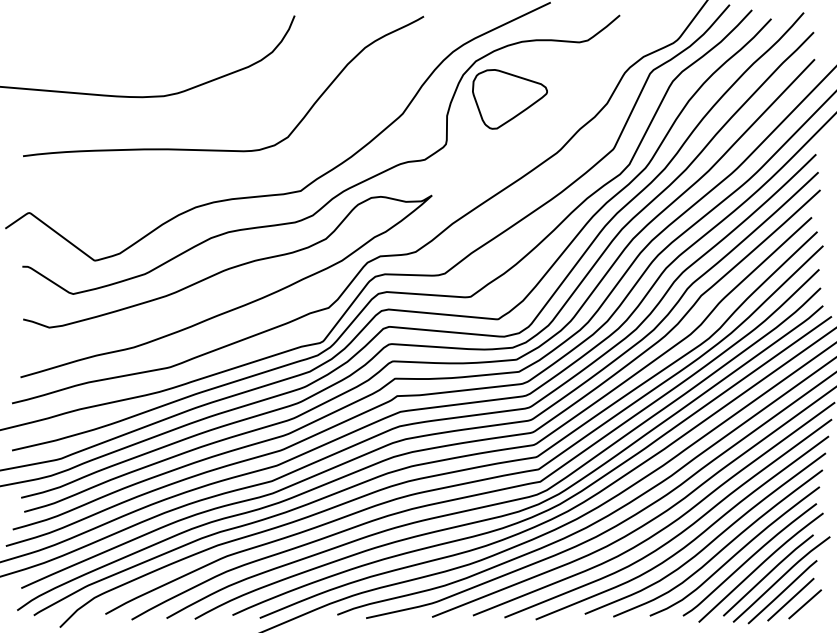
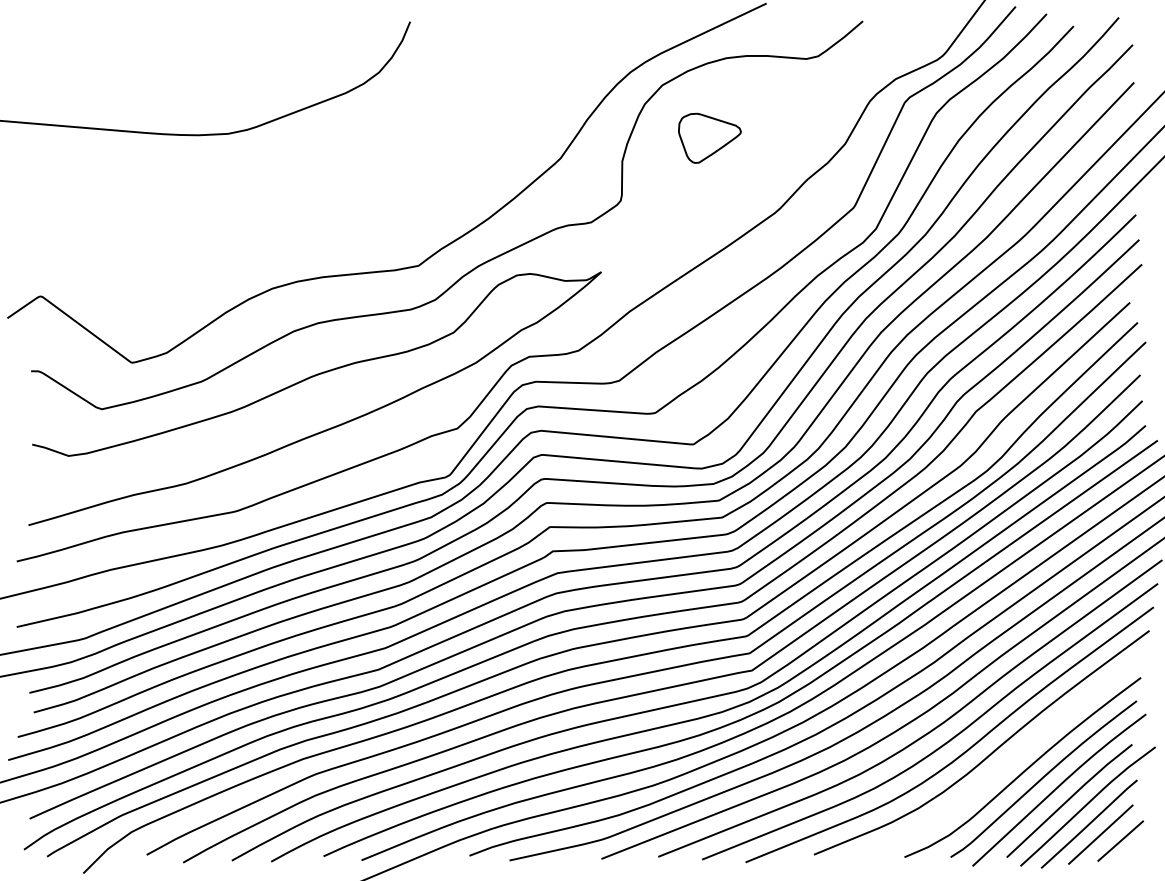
part: (509, 99) -> (709, 138), size x0.6
curve: (223, 149) -> (311, 208), removed
curve: (720, 549) -> (1002, 764), removed

